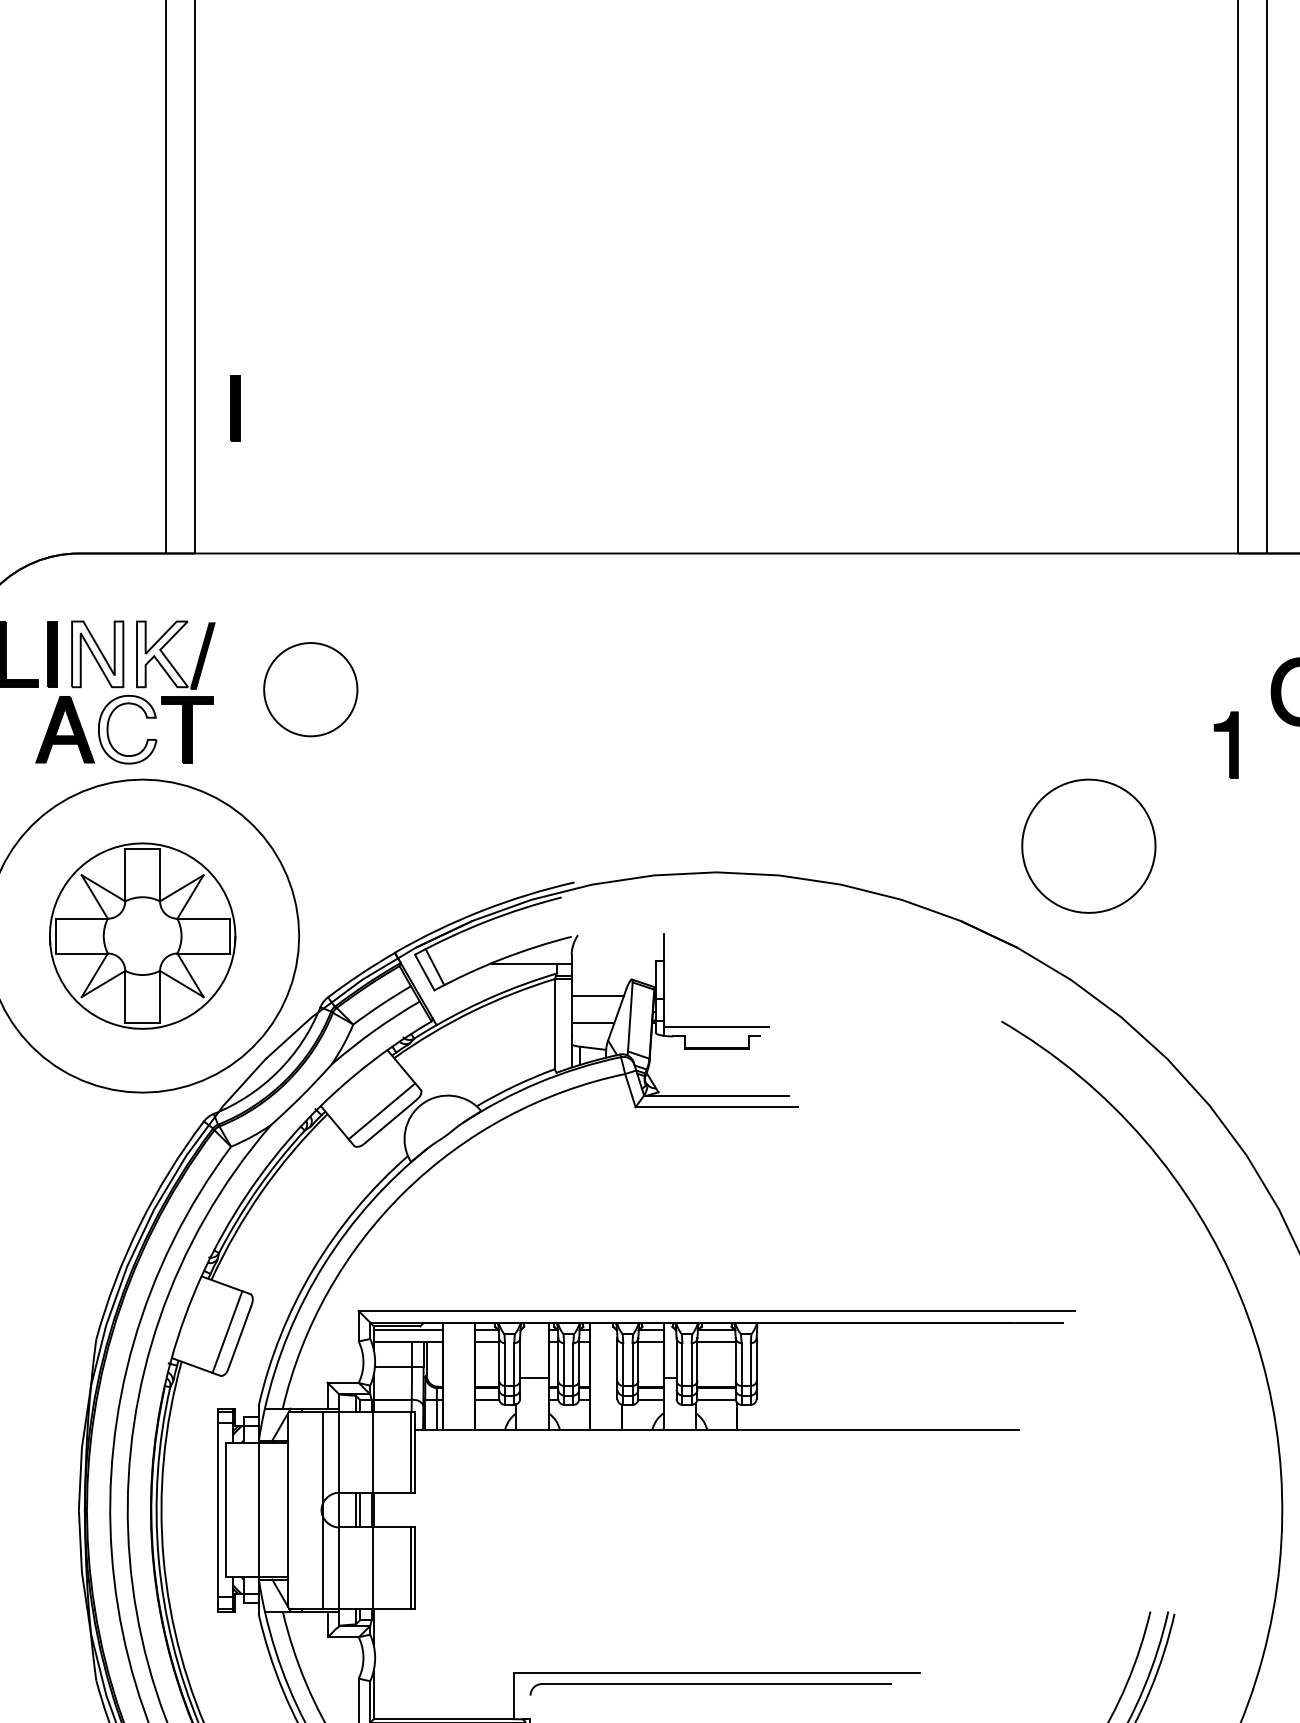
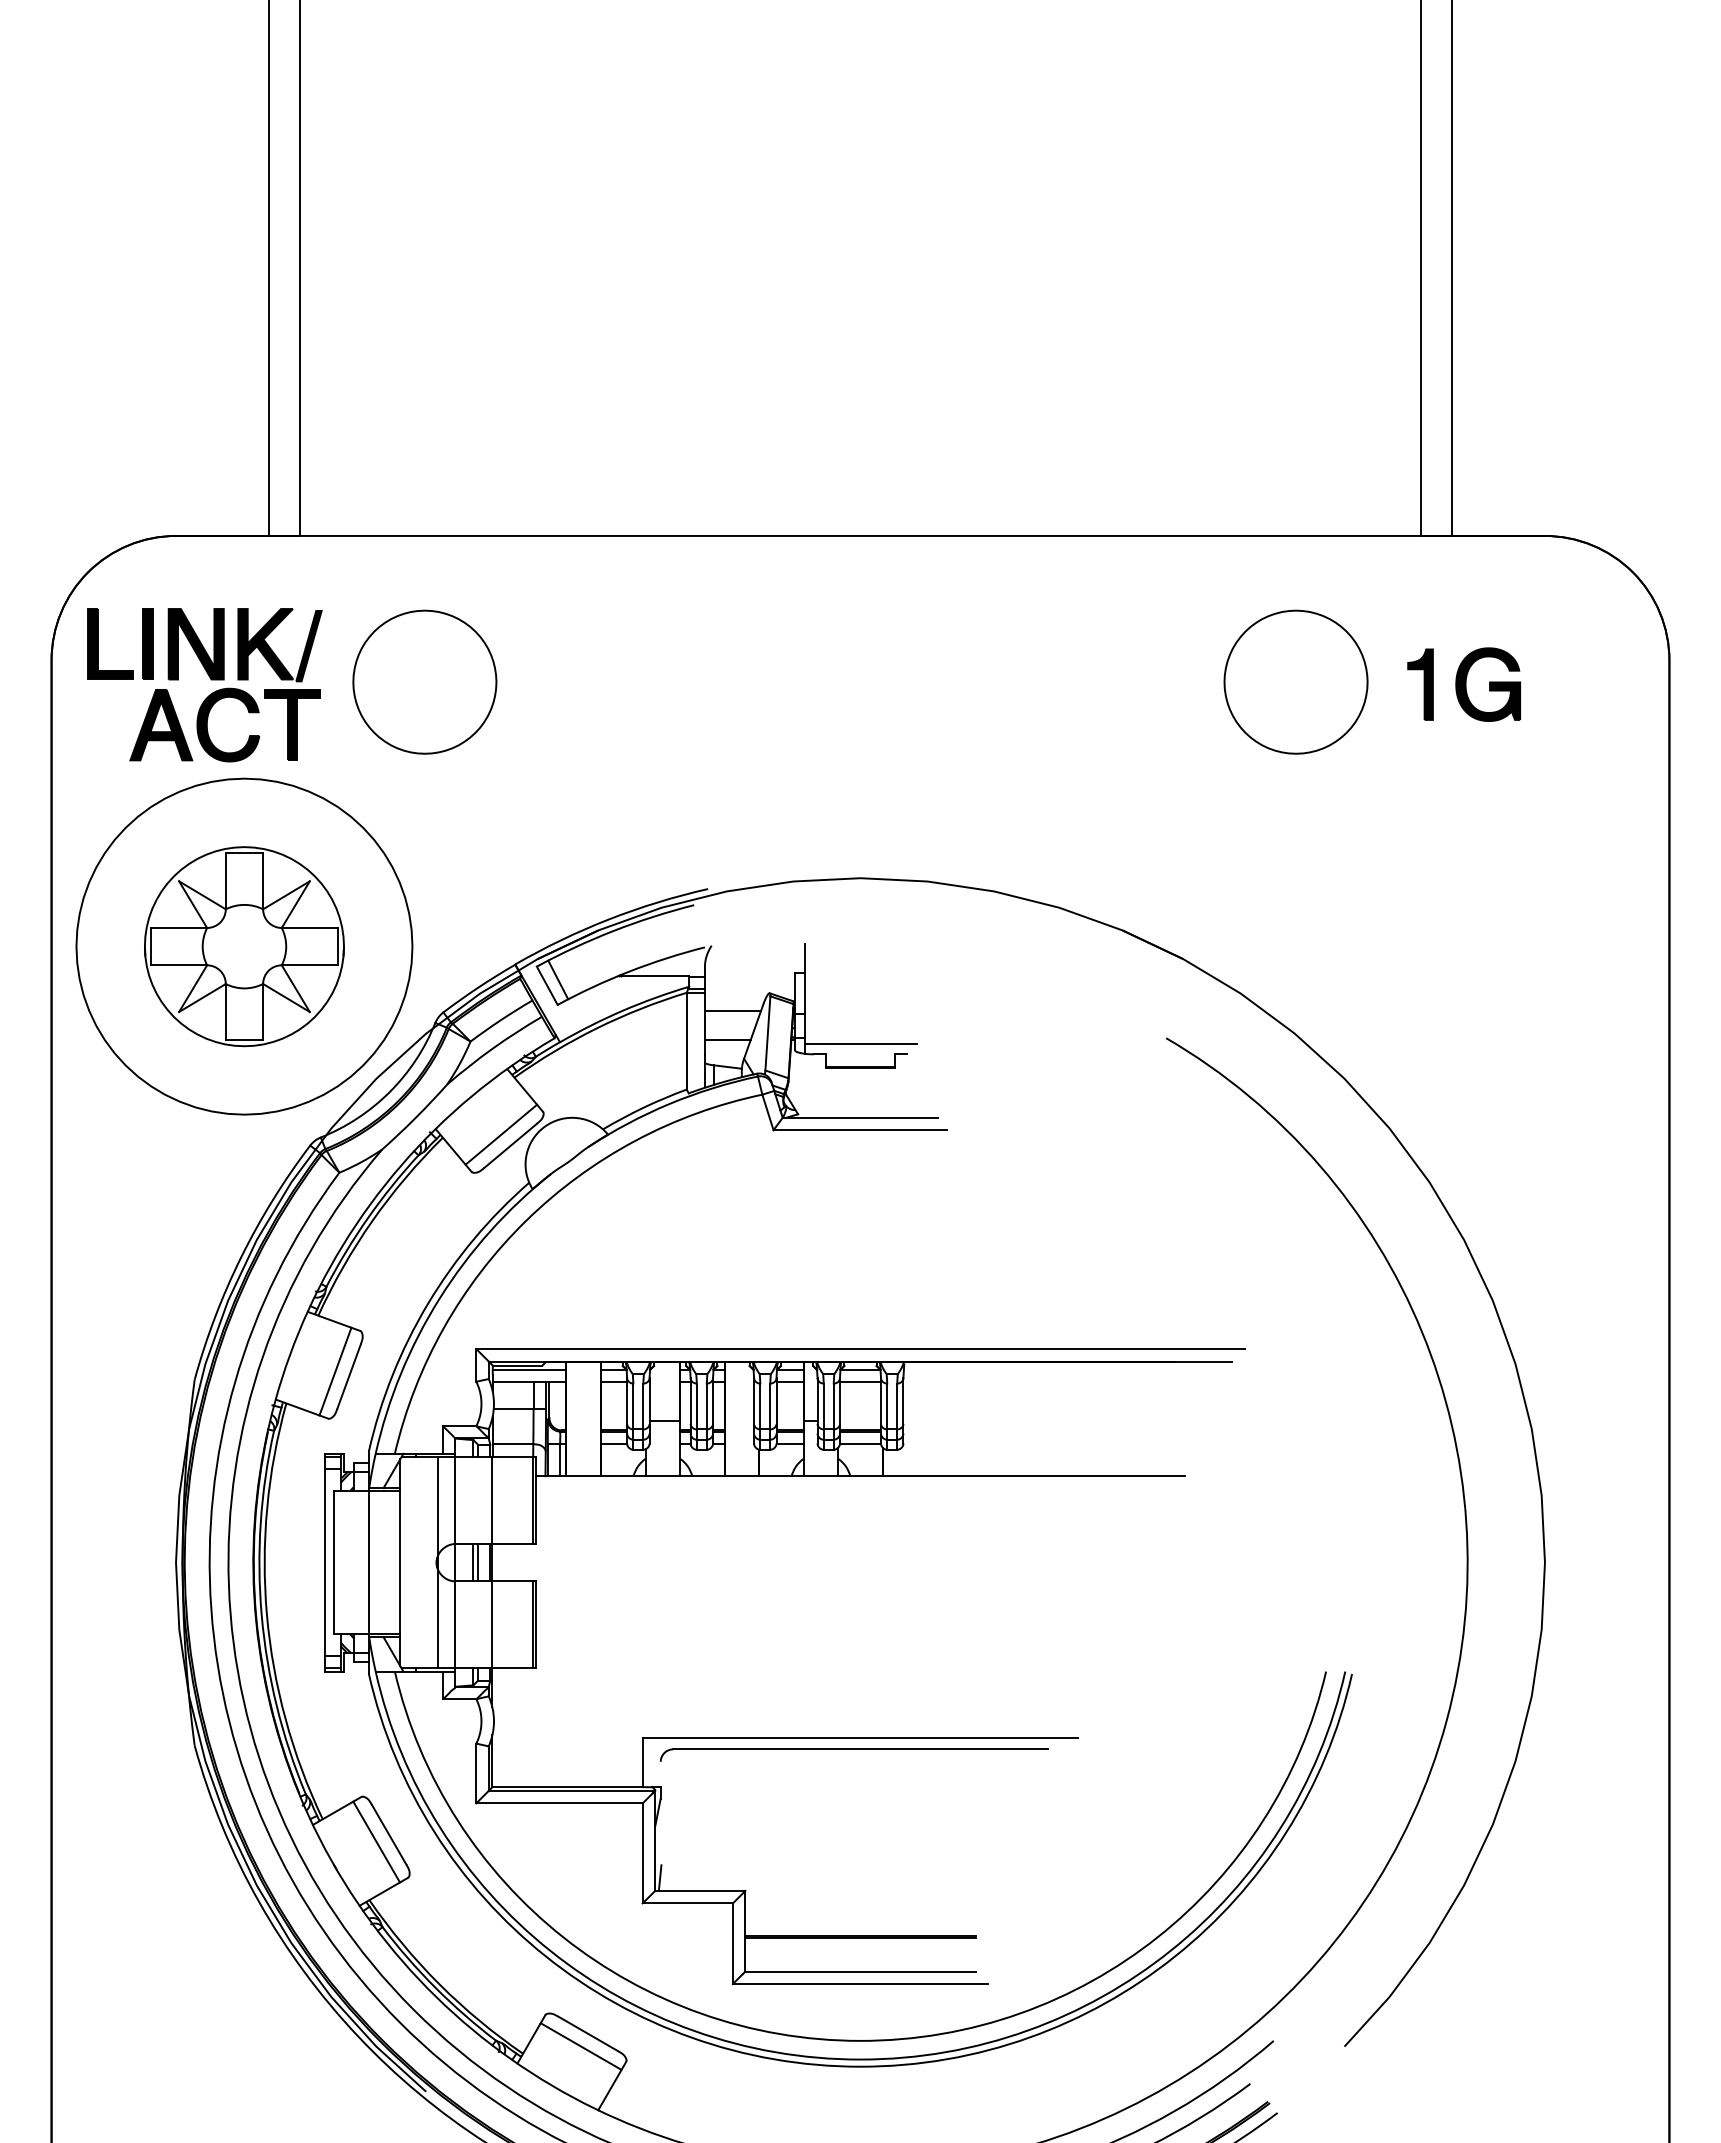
part: (234, 407) -> (343, 379), removed
fill: (97, 654) -> (195, 644), added
fill: (162, 654) -> (265, 644), added
part: (310, 689) -> (424, 681), size x1.43
fill: (127, 729) -> (228, 724), added
part: (1226, 744) -> (1420, 684), moved
part: (1088, 845) -> (1295, 681), moved

